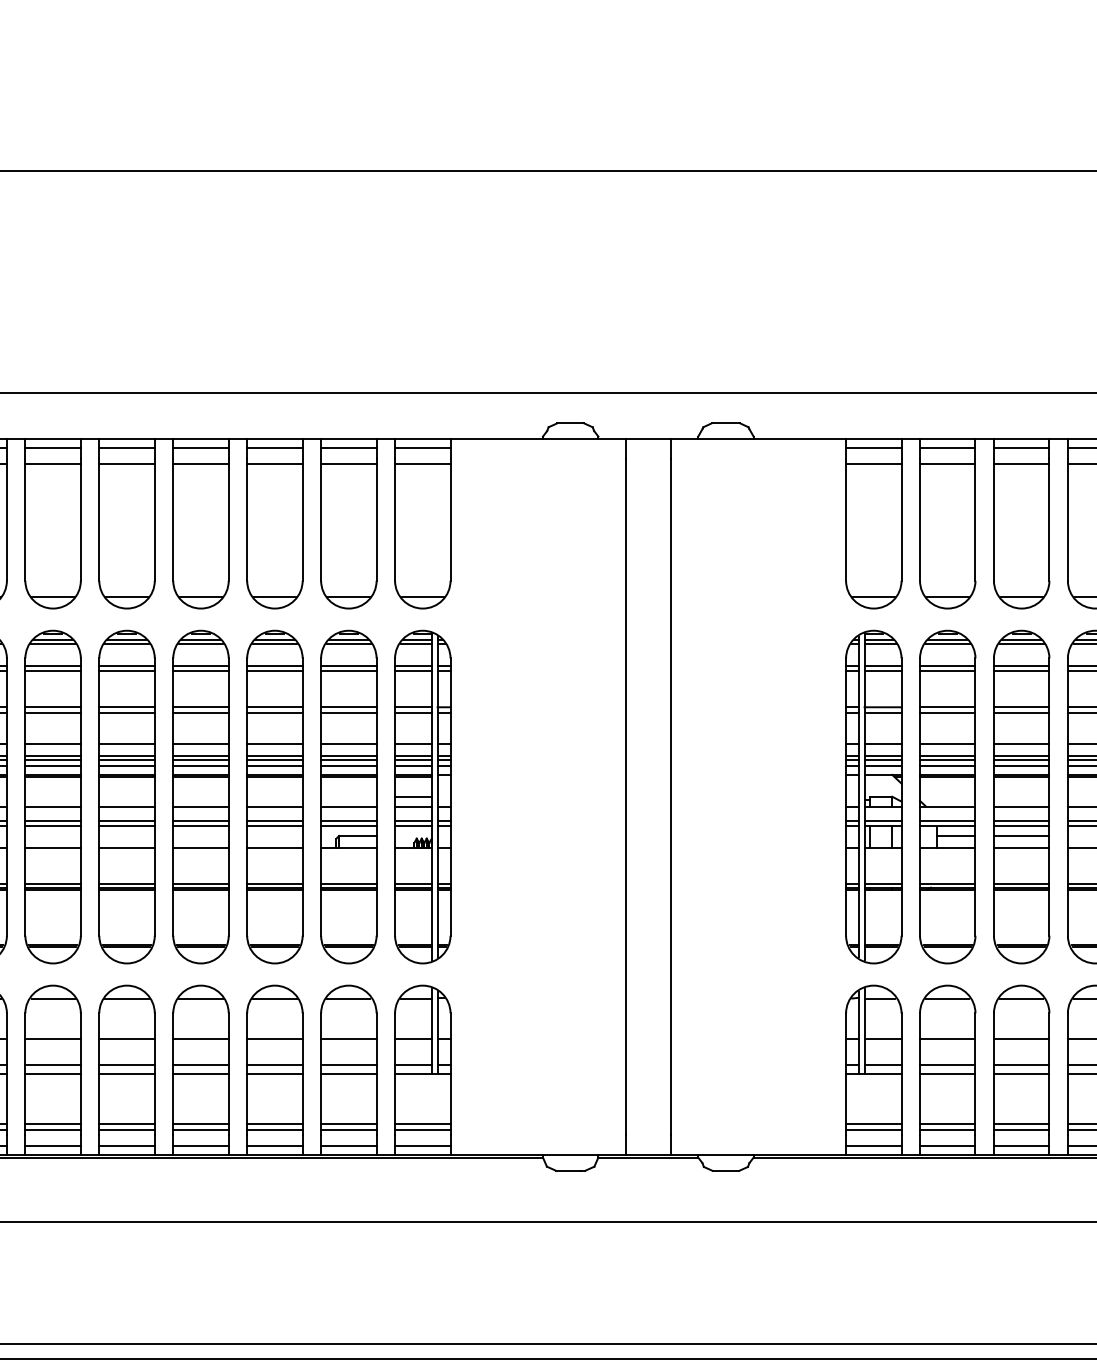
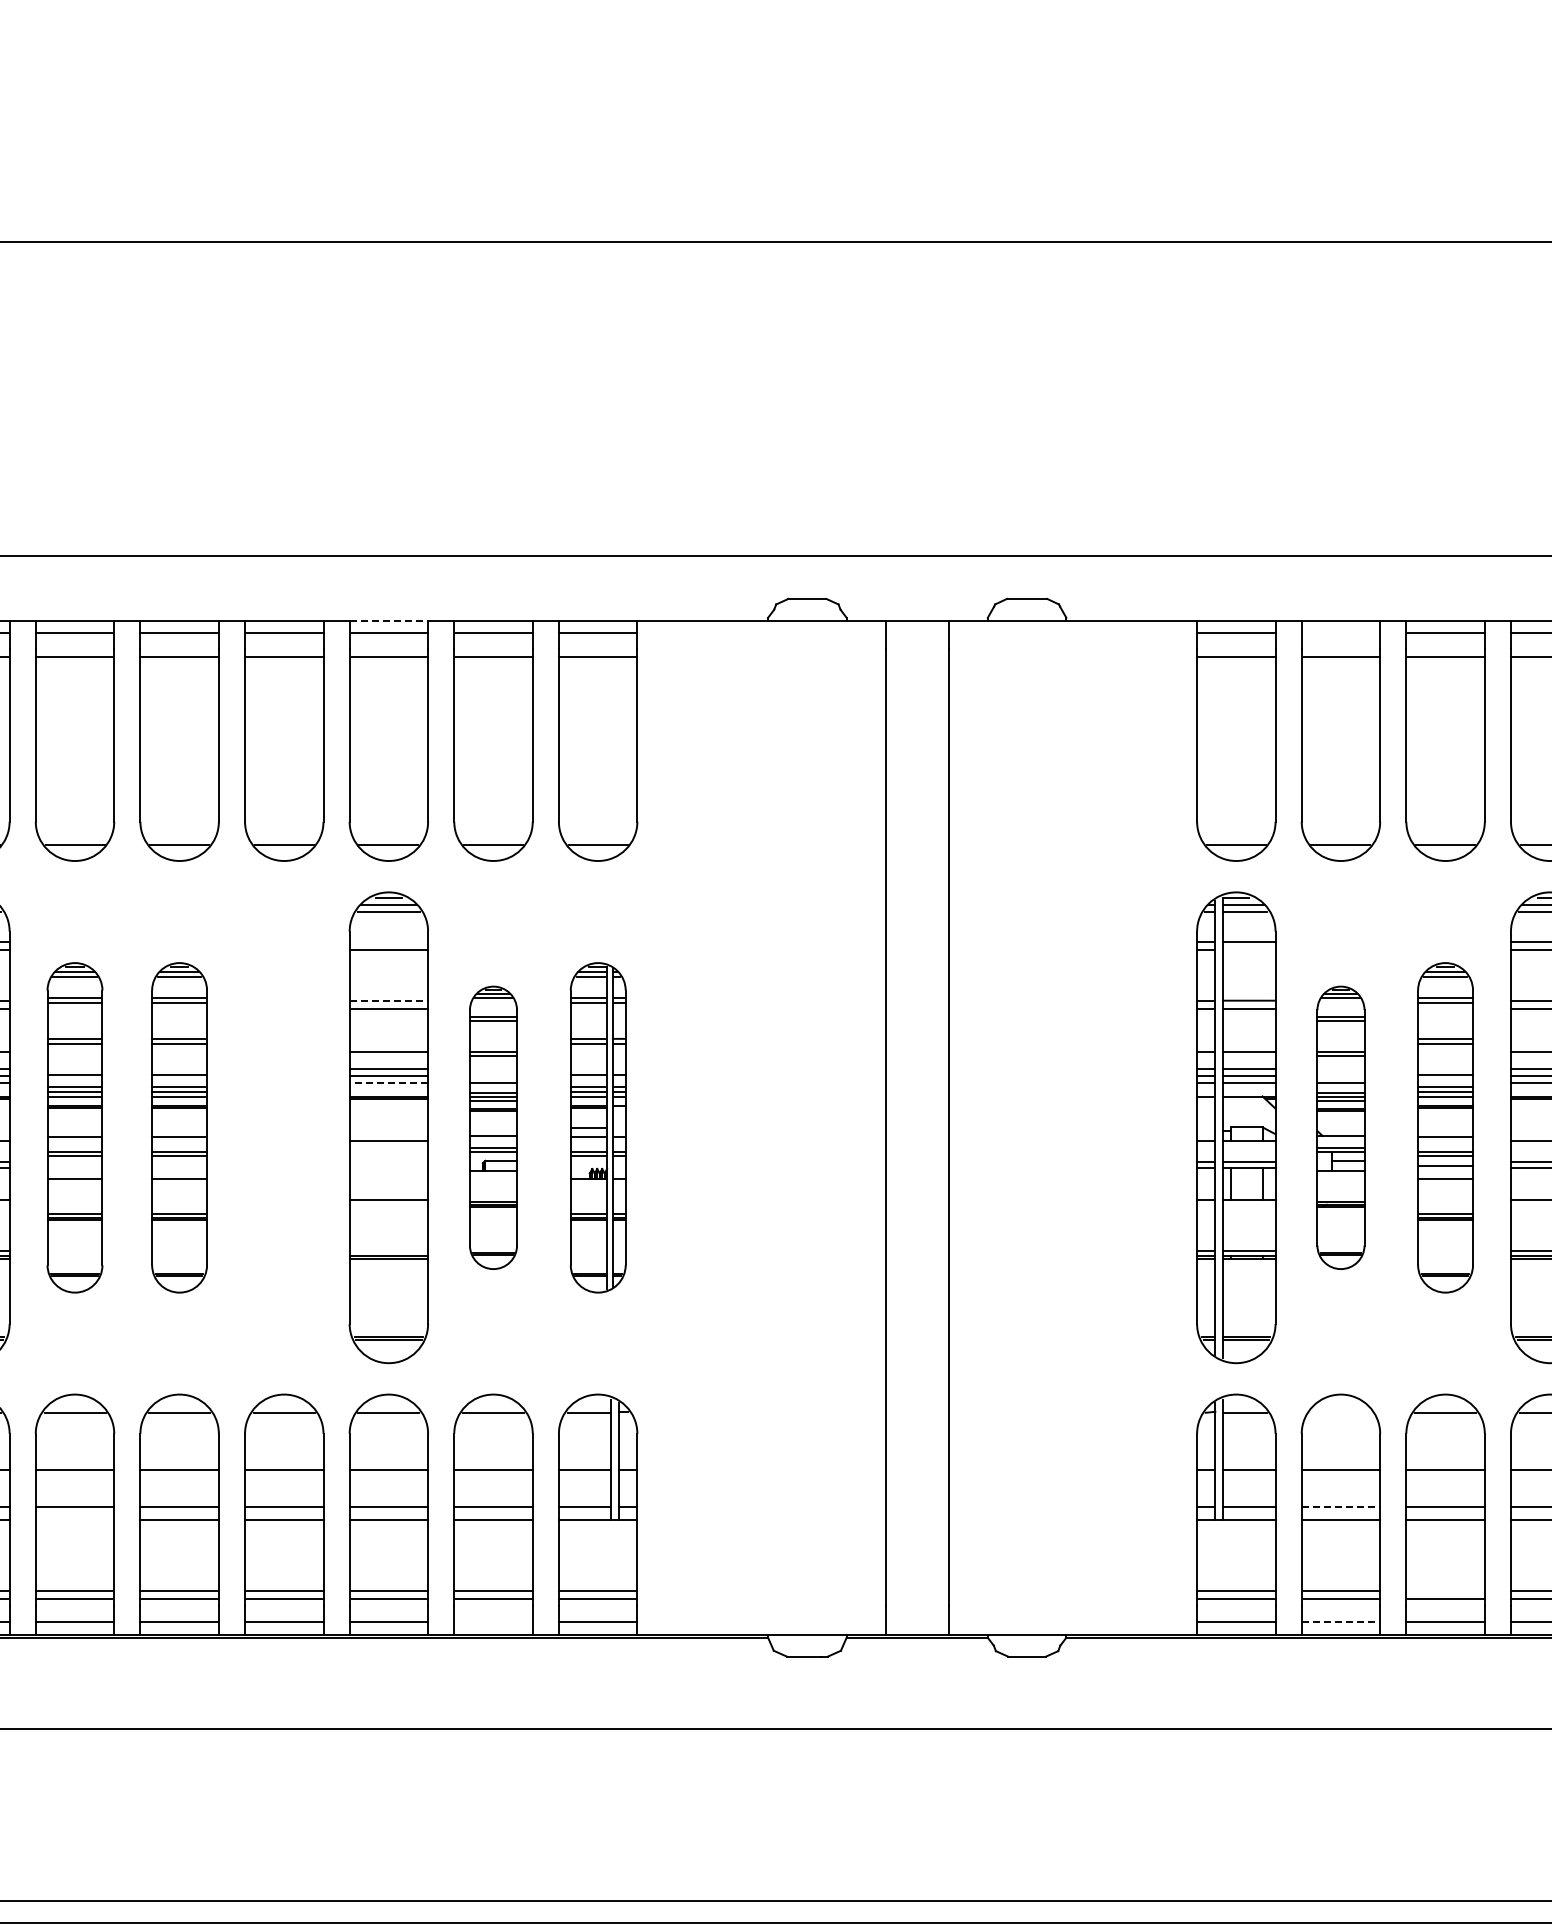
line: (275, 438) -> (389, 620), solid -> dashed
line: (947, 447) -> (1340, 633), removed
line: (274, 666) -> (388, 942), removed
line: (883, 671) -> (1249, 949), removed
line: (275, 707) -> (389, 1000), solid -> dashed
line: (274, 765) -> (388, 1083), solid -> dashed
part: (52, 796) -> (74, 1127), size x0.7
part: (126, 796) -> (179, 1127), size x0.7
part: (201, 796) -> (284, 1127), removed
part: (348, 796) -> (493, 1127), size x0.6
part: (423, 796) -> (598, 1127), size x0.7
part: (947, 796) -> (1340, 1127), size x0.6
part: (1021, 796) -> (1445, 1127), size x0.7
line: (274, 820) -> (388, 1161), removed
line: (274, 825) -> (388, 1168), removed
line: (274, 883) -> (388, 1250), removed
line: (947, 998) -> (1340, 1412), removed
line: (948, 1065) -> (1341, 1507), solid -> dashed
line: (52, 1074) -> (74, 1520), removed
line: (1021, 1124) -> (1445, 1590), removed
line: (348, 1146) -> (493, 1622), removed
line: (948, 1146) -> (1341, 1622), solid -> dashed

